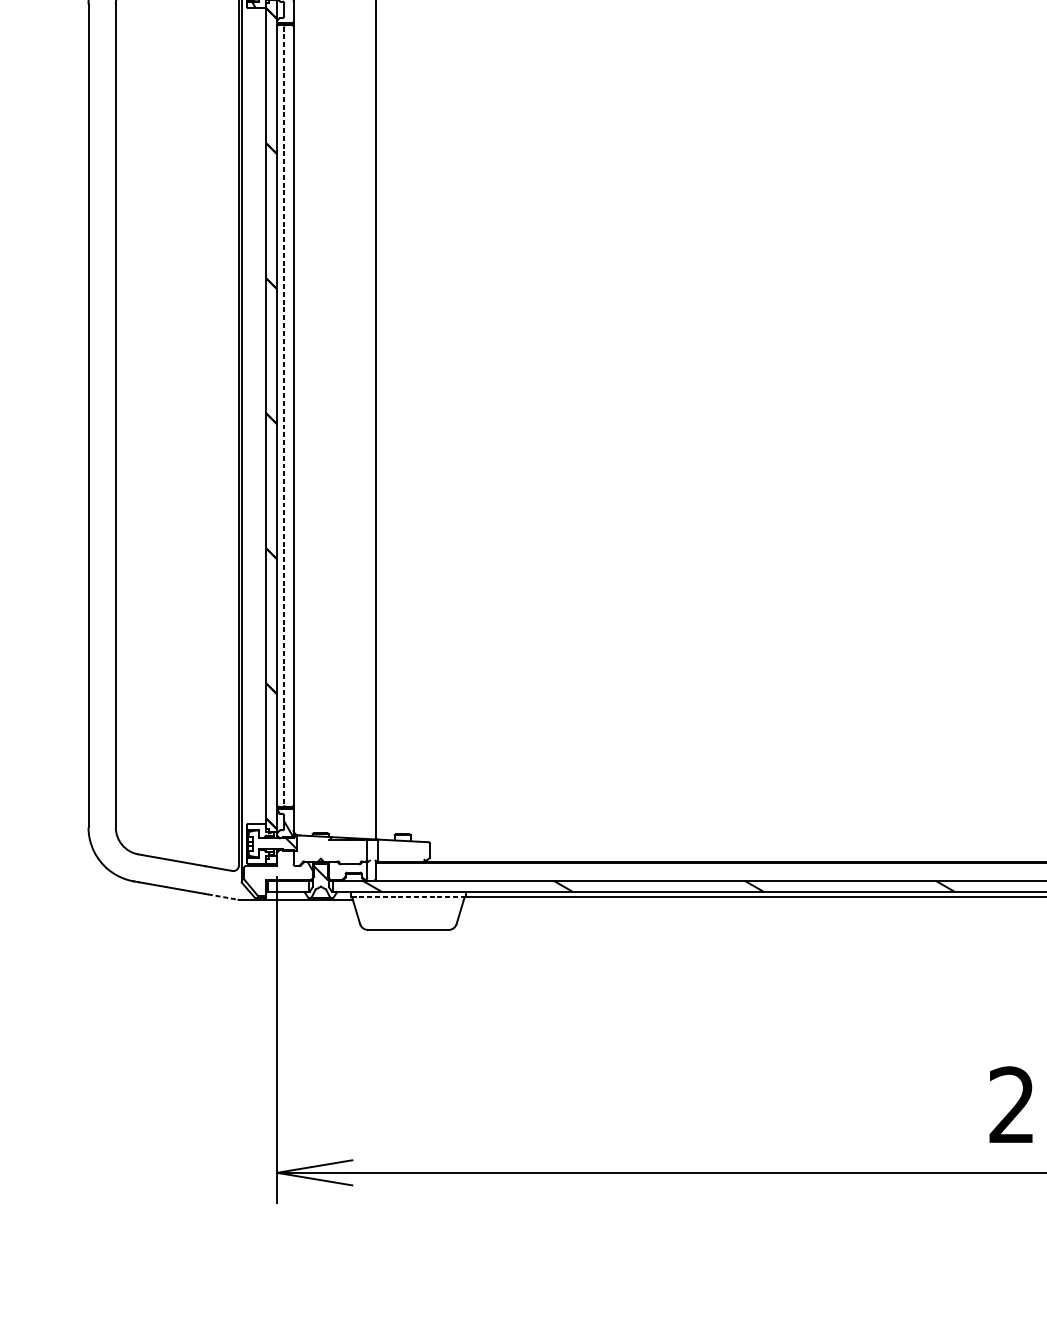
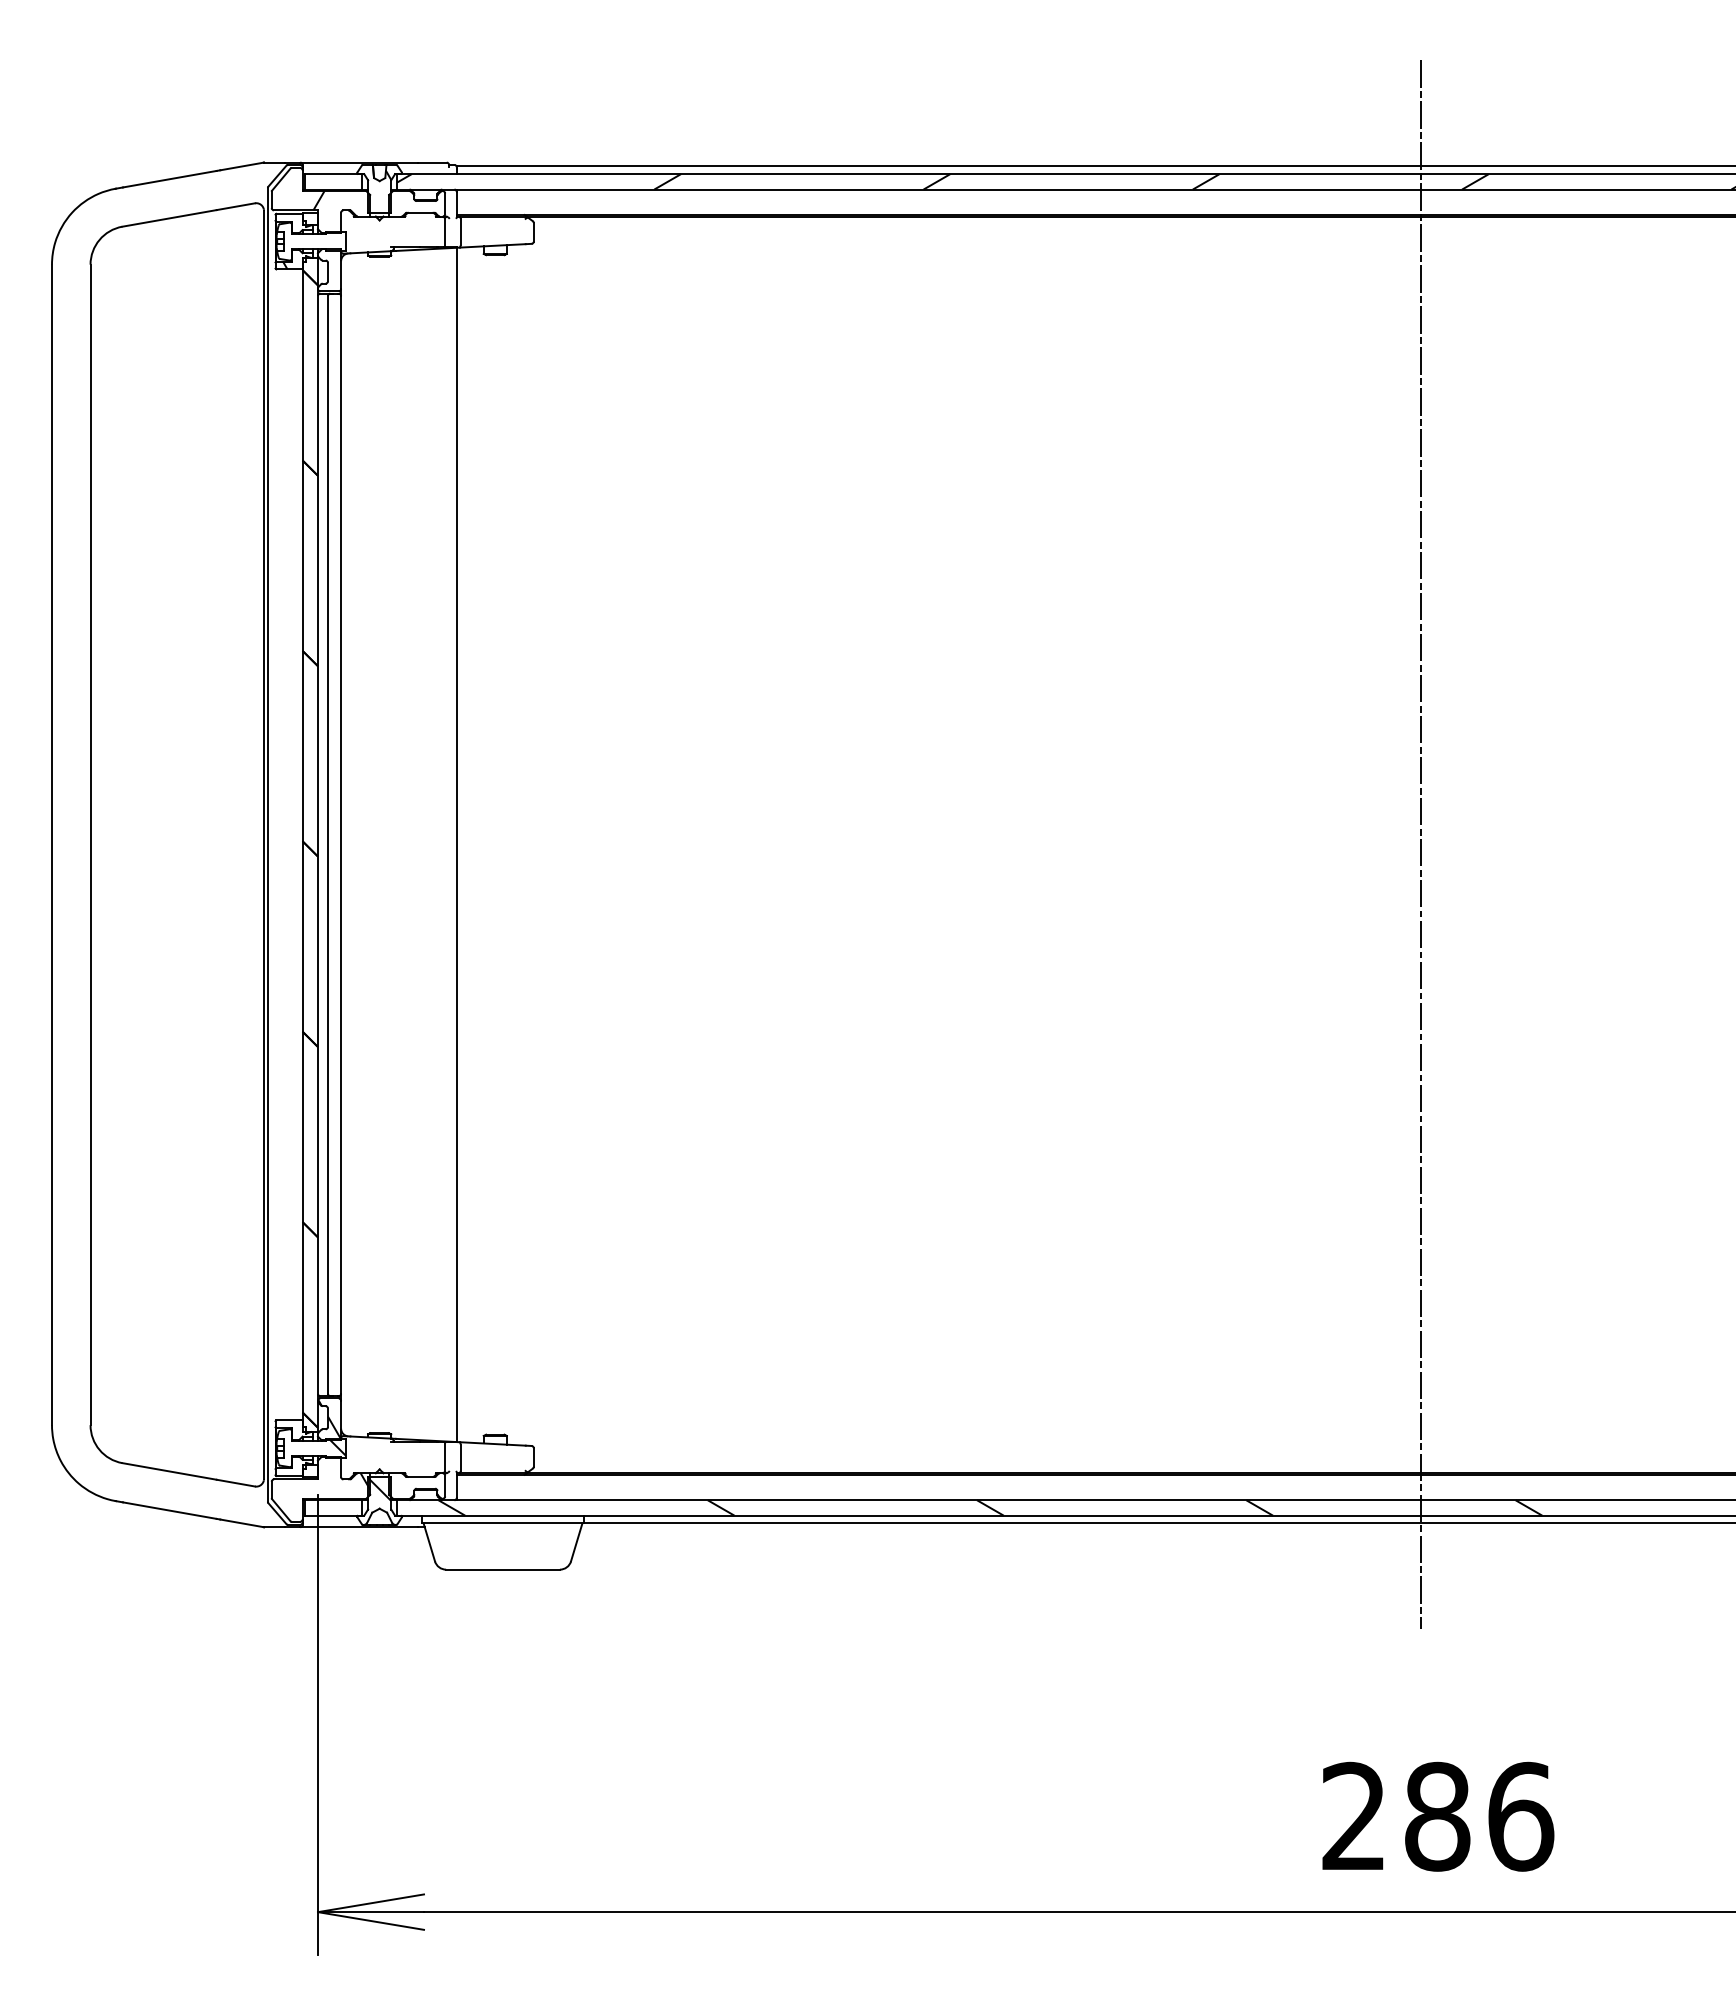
line: (284, 415) -> (328, 844), dashed -> solid
line: (223, 897) -> (242, 1523), dashed -> solid
line: (408, 897) -> (503, 1523), dashed -> solid

